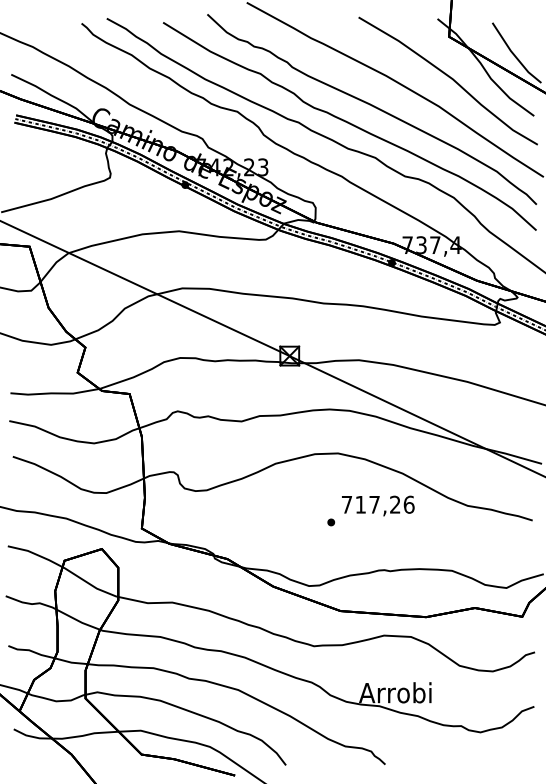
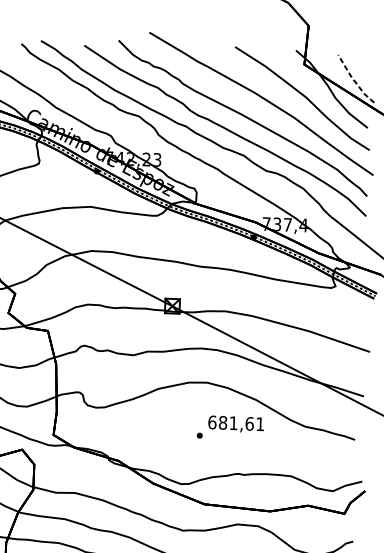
line: (513, 54) -> (353, 80), solid -> dashed
text: (377, 504) -> (235, 423), 717,26 -> 681,61

